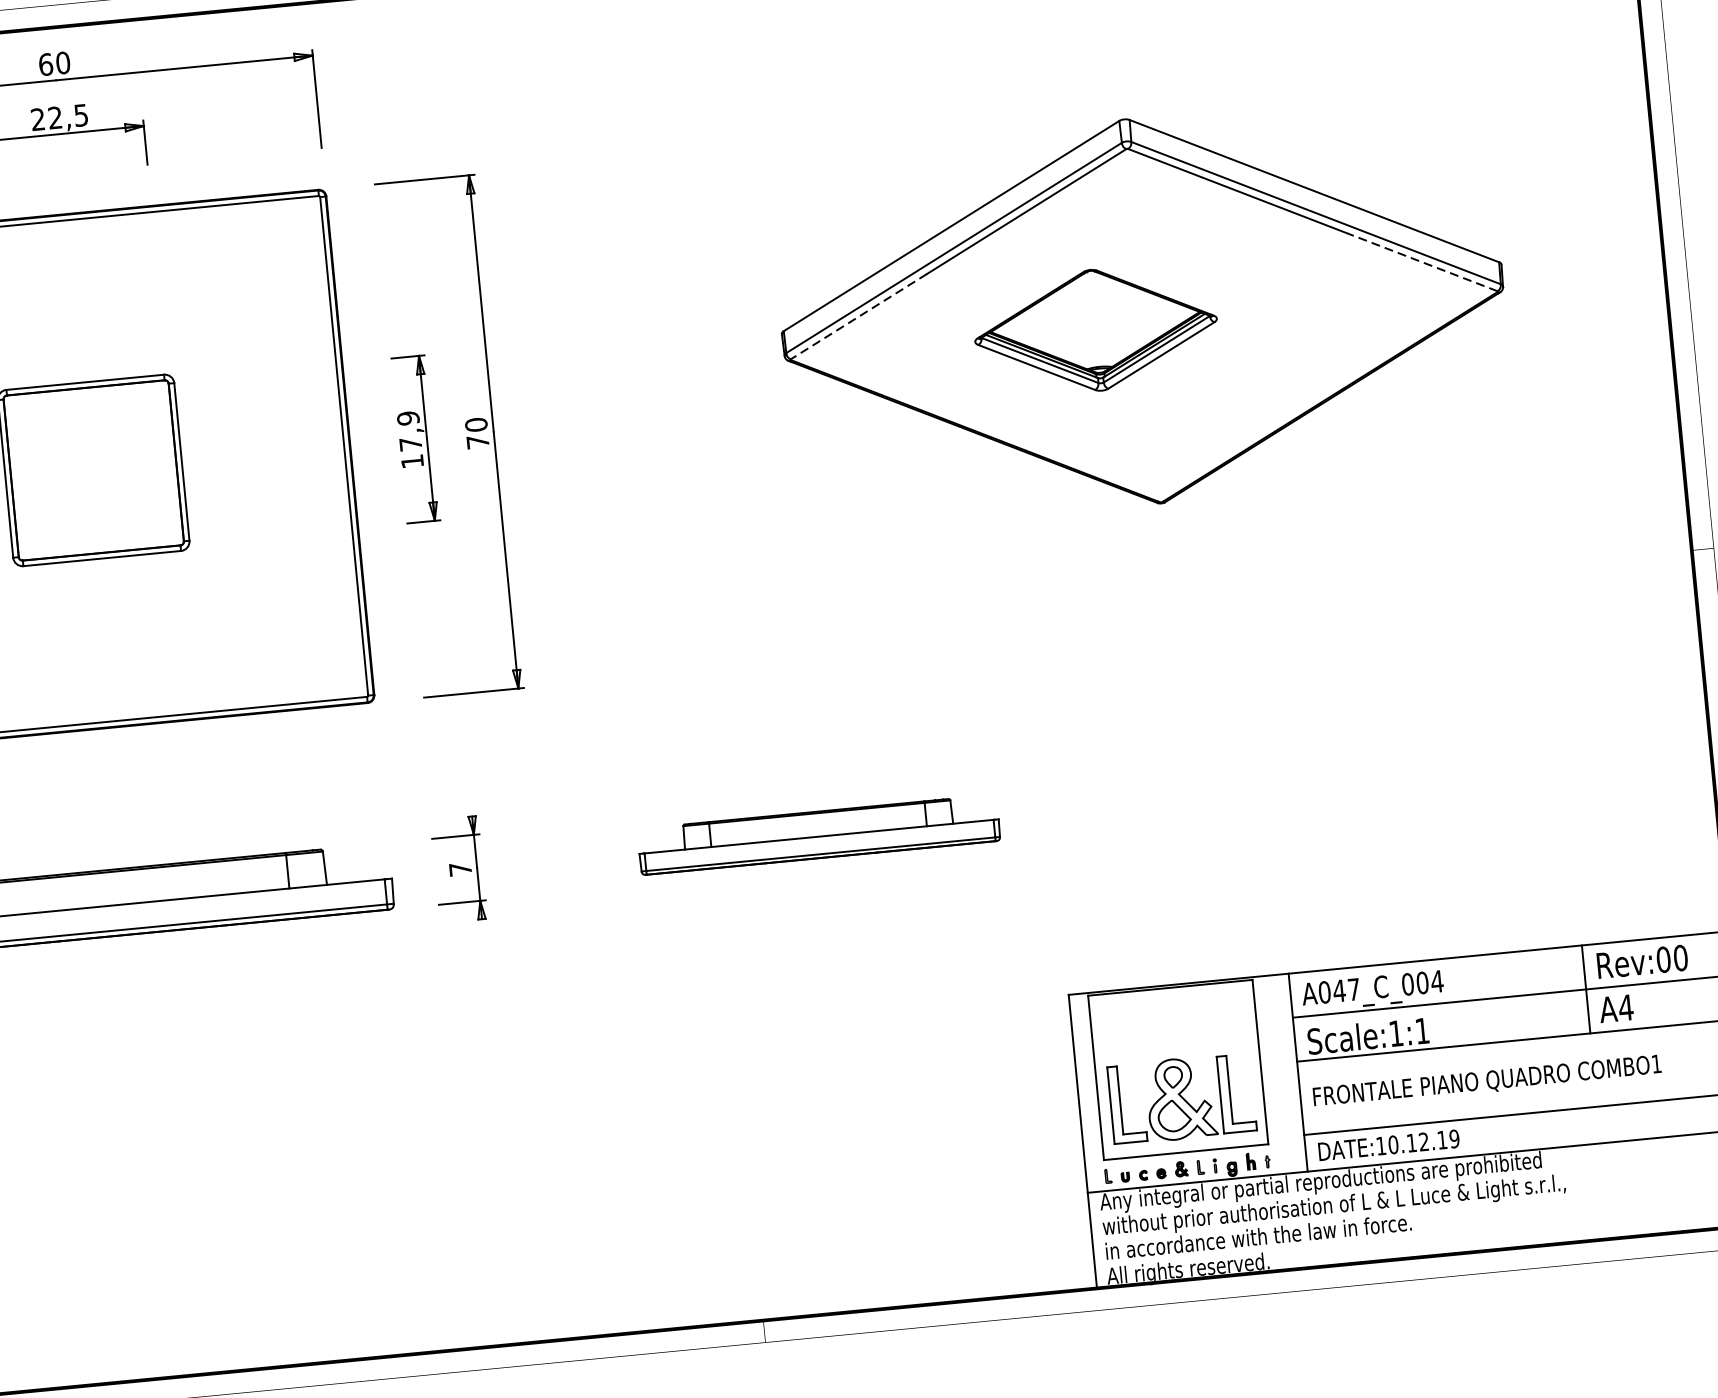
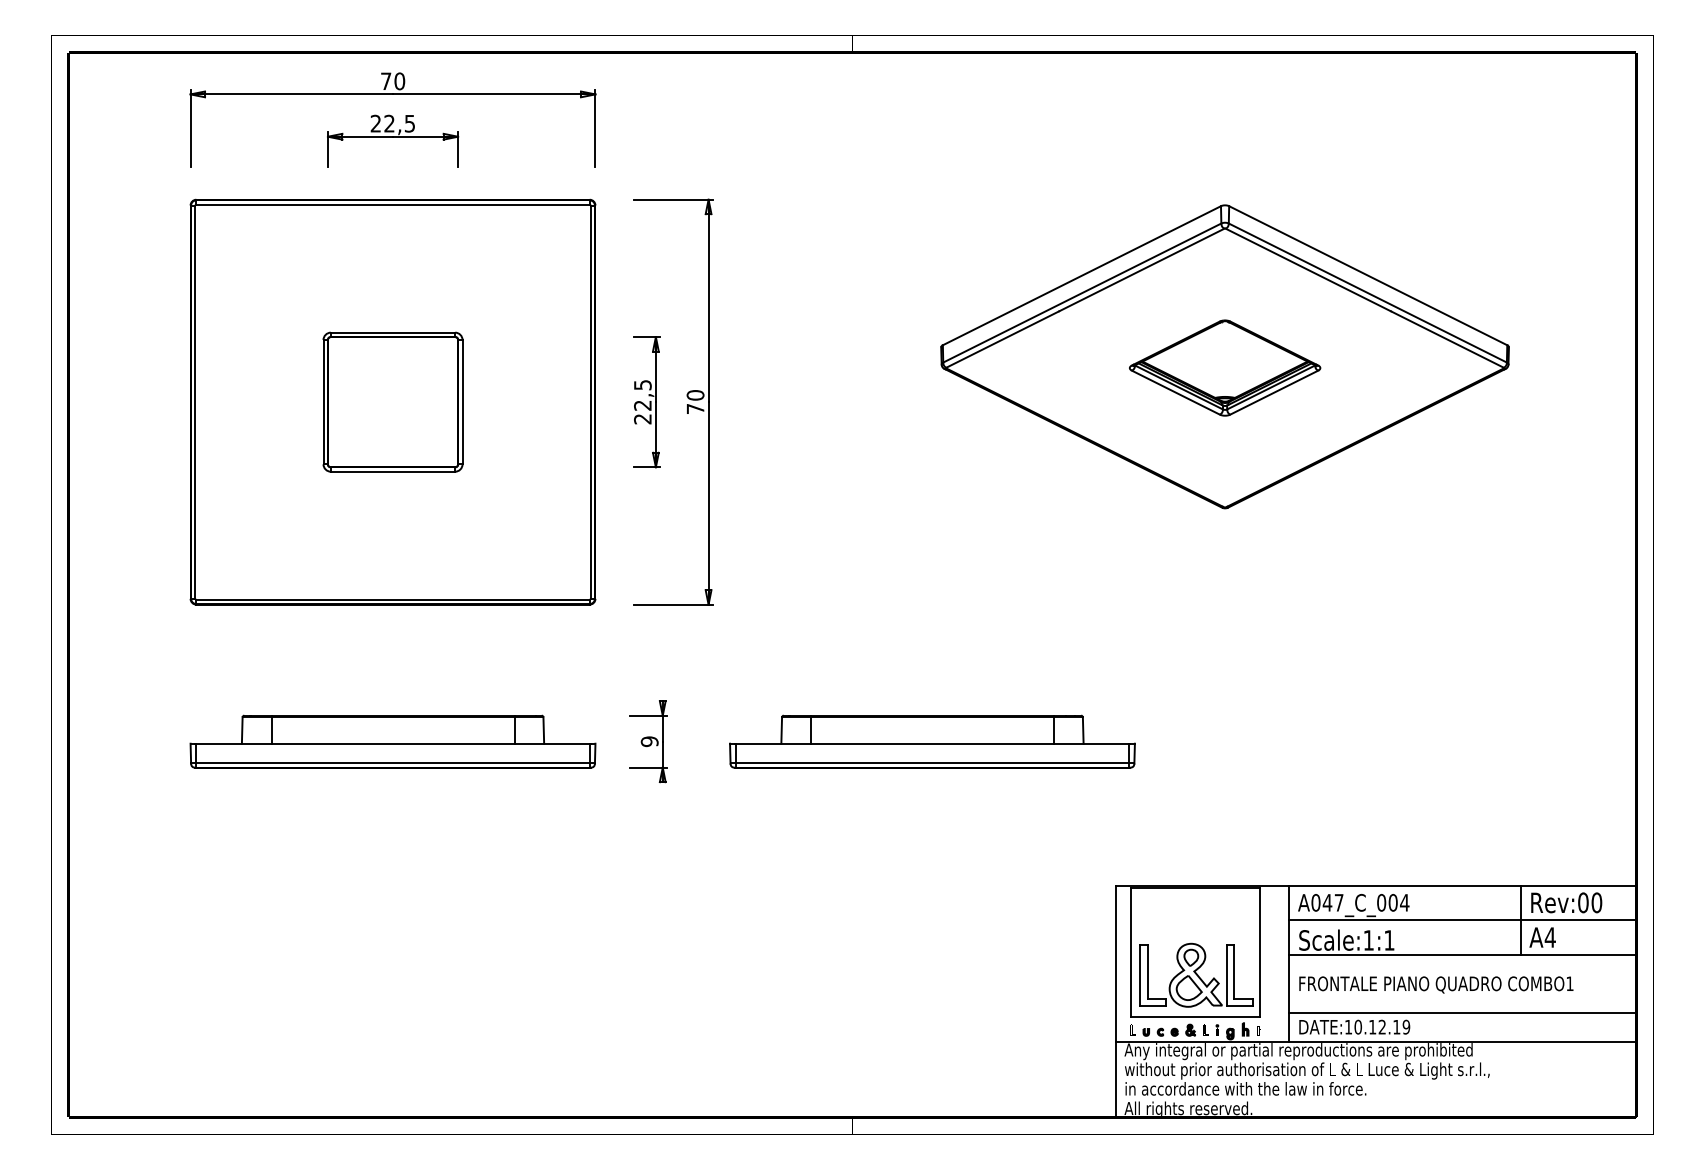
text: (46, 64) -> (386, 81), 60 -> 70
line: (1422, 262) -> (1447, 339), dashed -> solid
line: (858, 316) -> (1002, 339), dashed -> solid
part: (1096, 329) -> (1225, 367), moved
text: (409, 439) -> (642, 401), 17,9 -> 22,5
part: (818, 834) -> (932, 741), size x1.43
text: (460, 869) -> (649, 741), 7 -> 9

